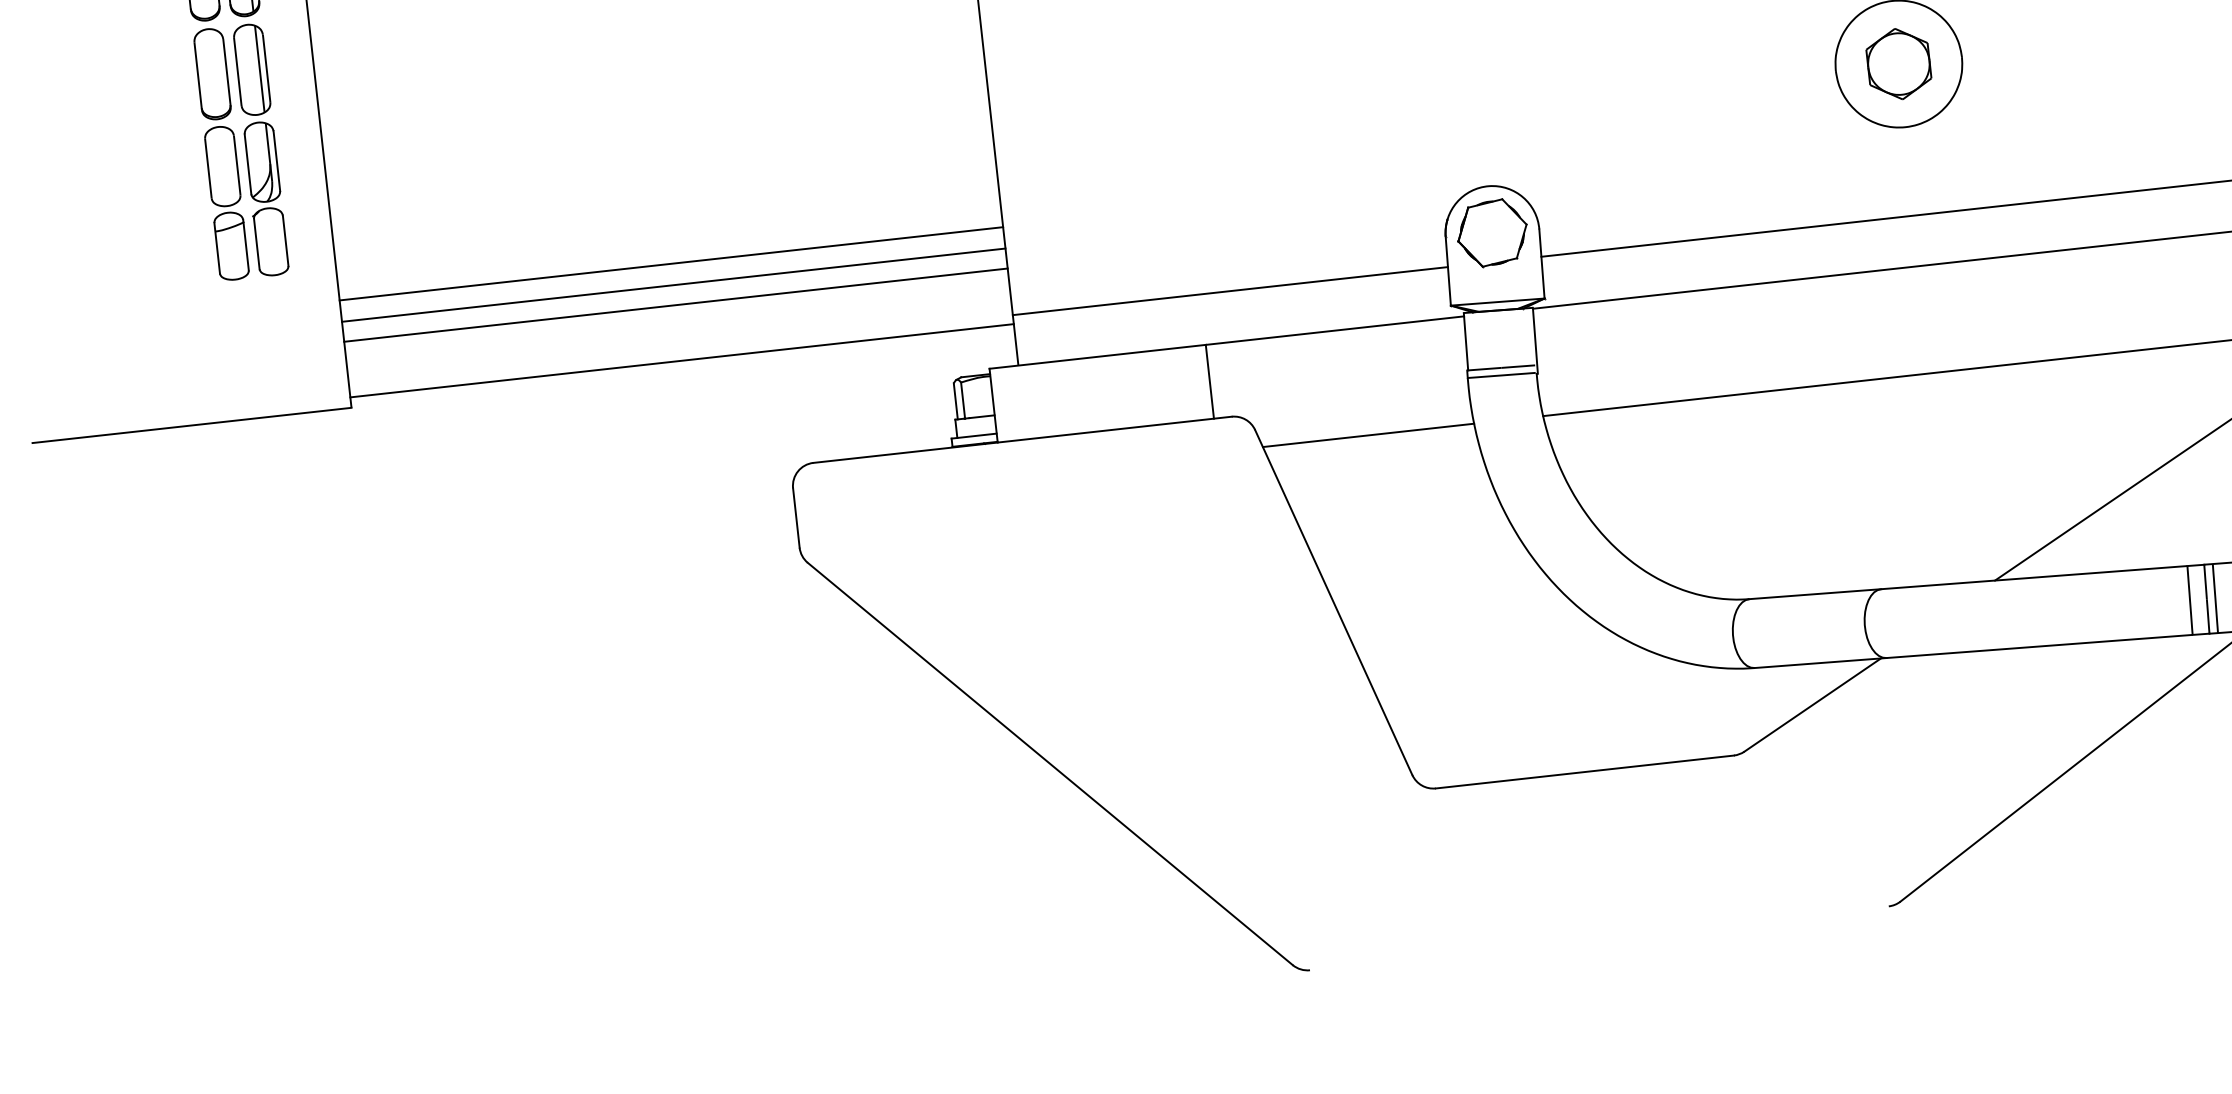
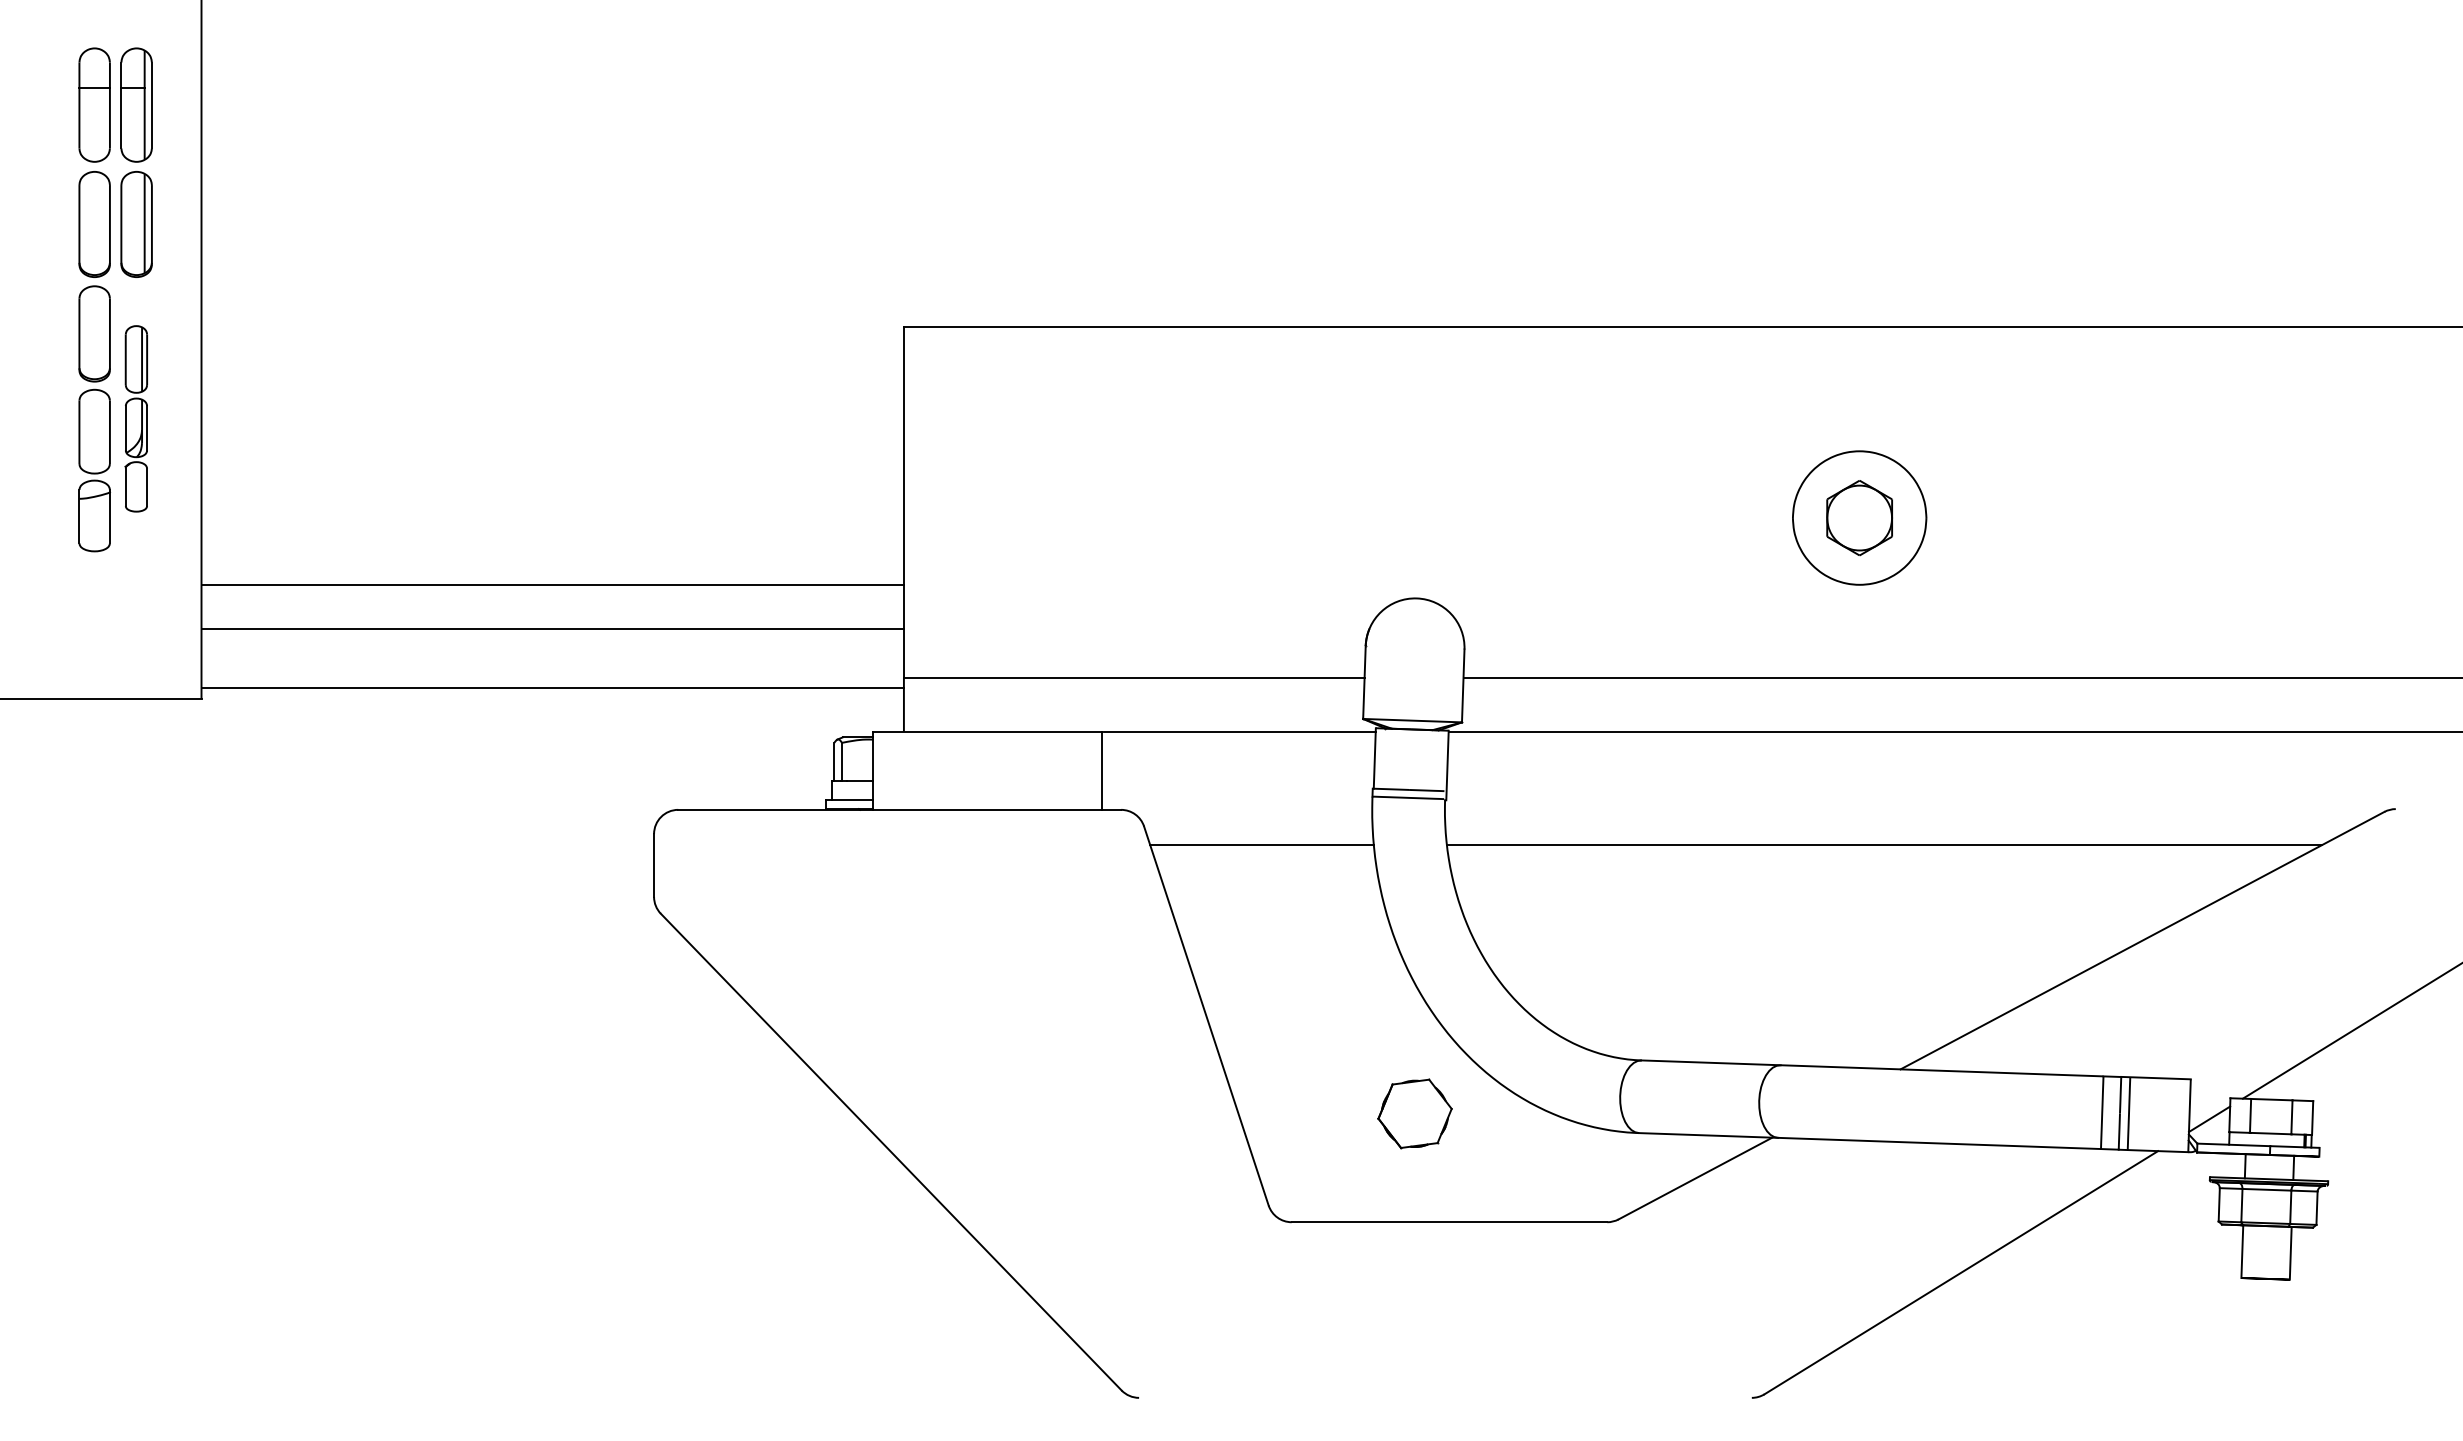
part: (259, 149) -> (135, 418), size x0.7
part: (1491, 232) -> (1414, 1113), moved
line: (673, 284) -> (552, 607), removed

